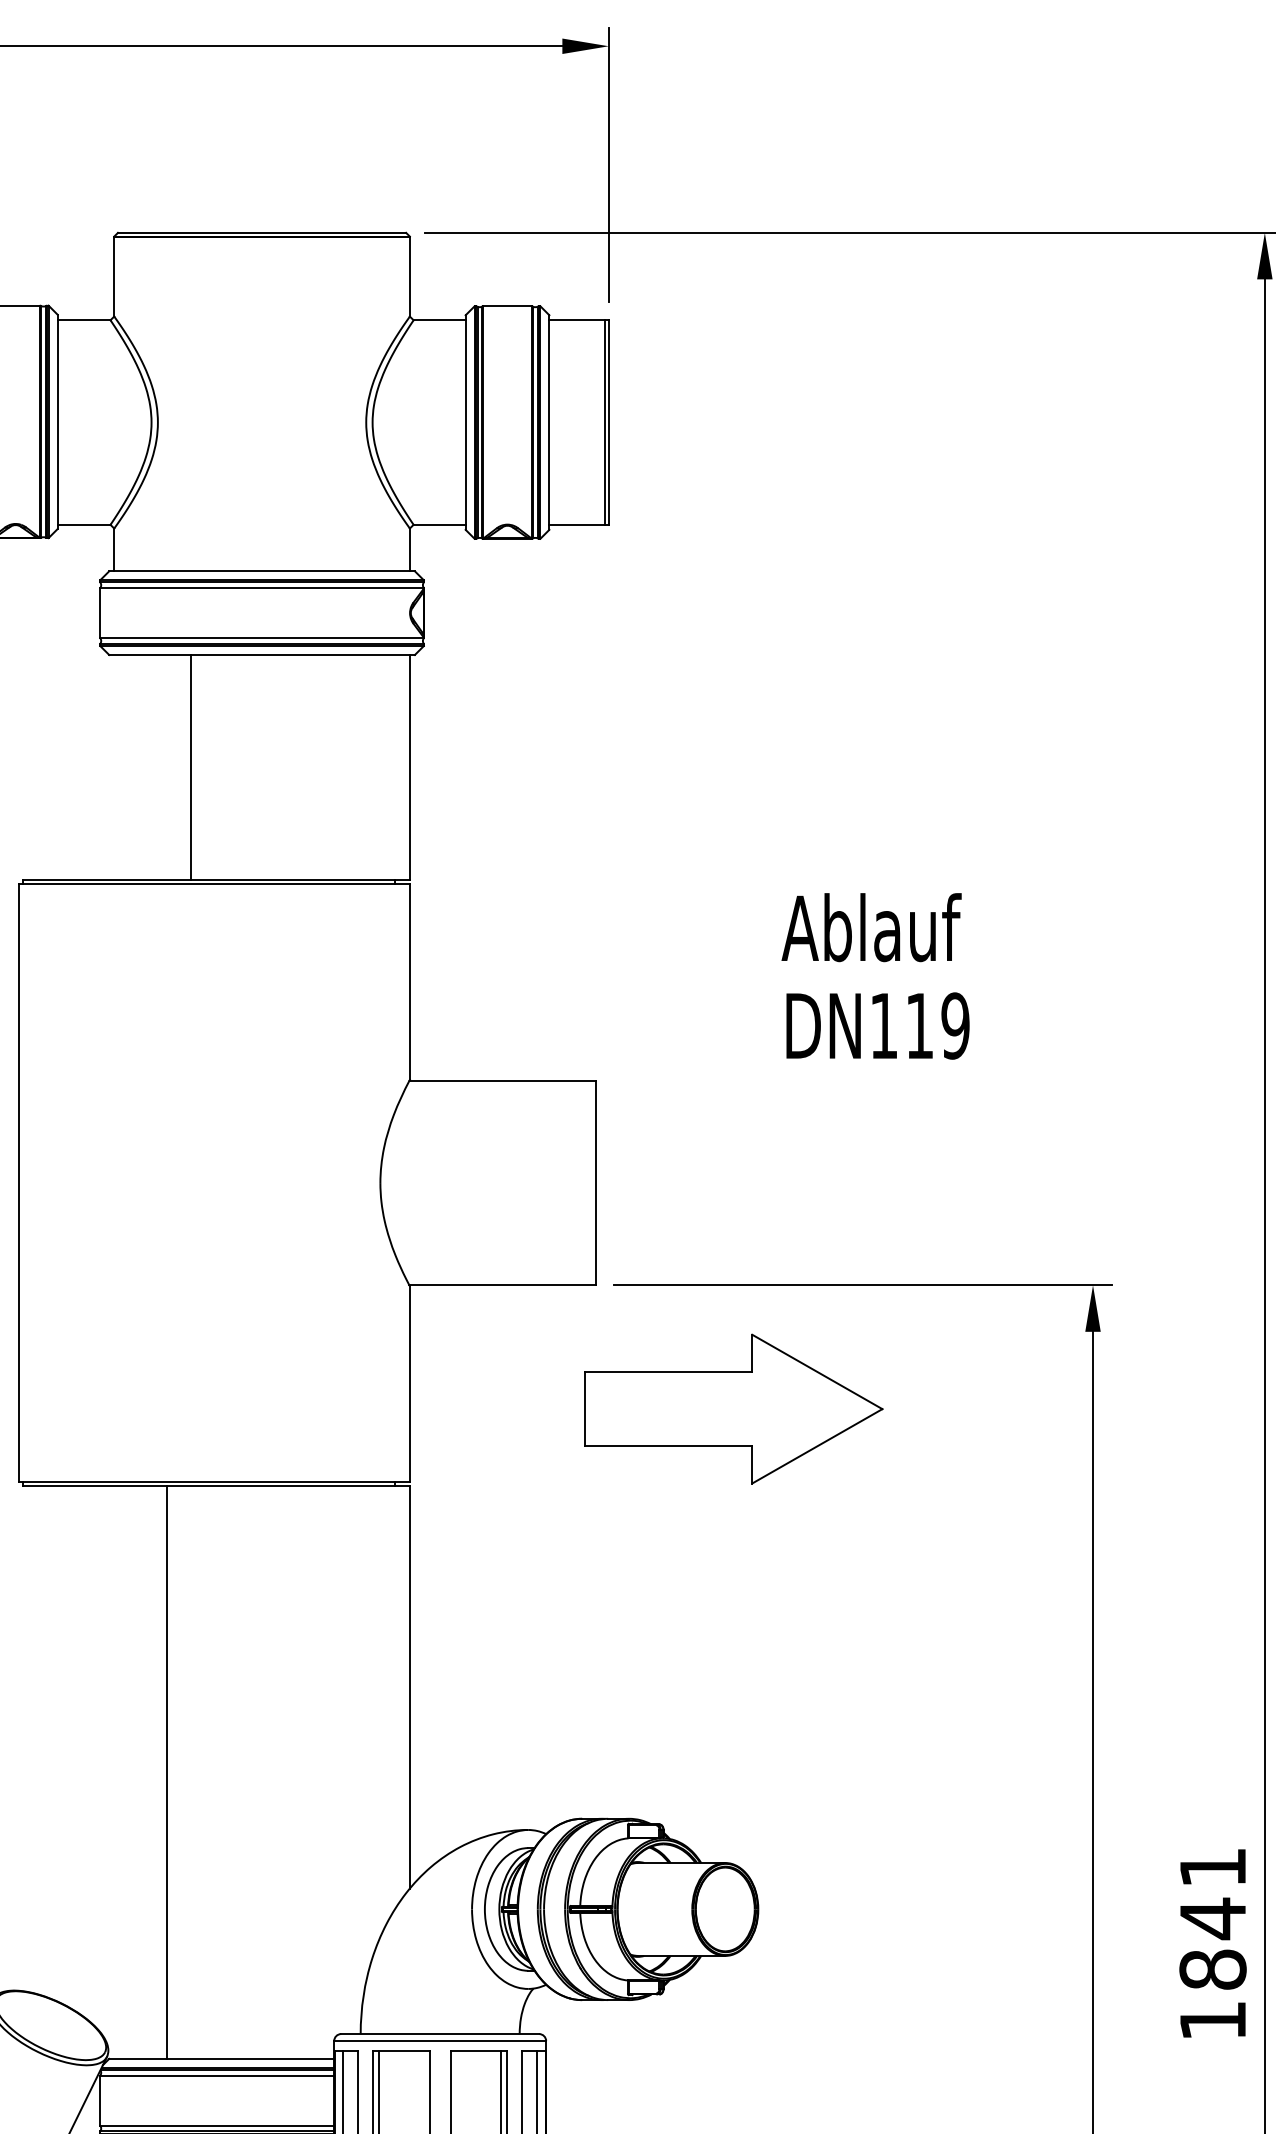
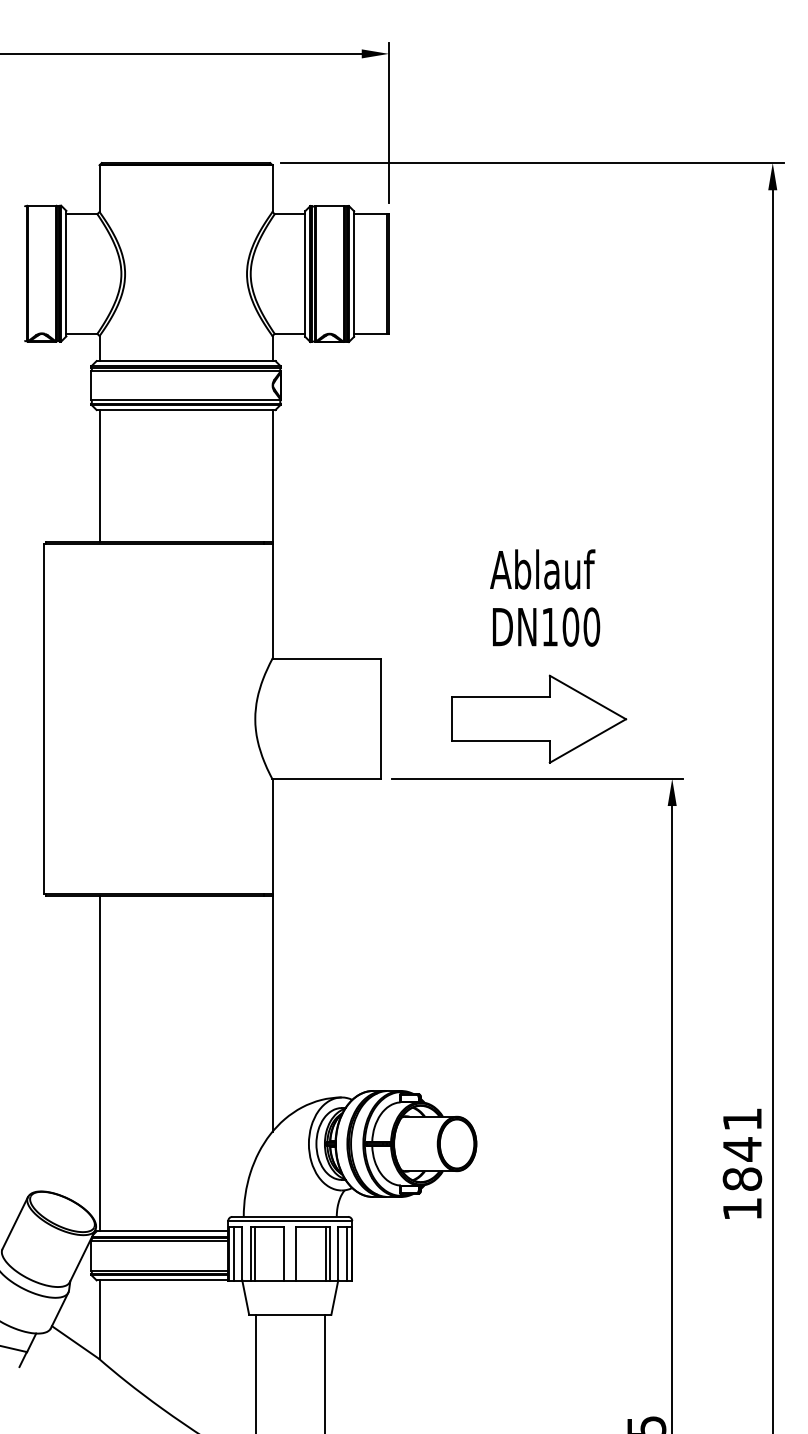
line: (191, 766) -> (99, 475), moved
text: (937, 1024) -> (581, 626), DN119 -> DN100
part: (734, 1407) -> (539, 718), moved
line: (167, 1771) -> (99, 1063), moved

